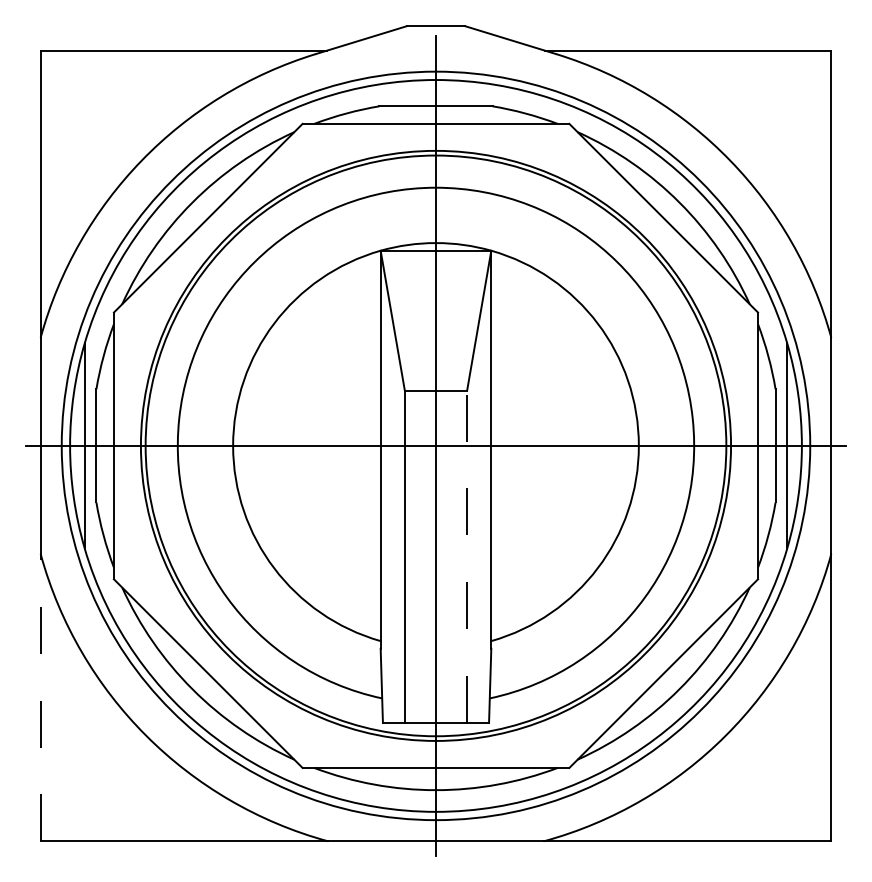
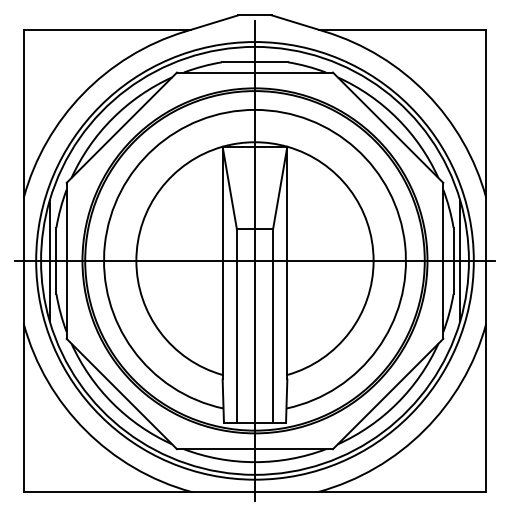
line: (467, 556) -> (273, 325), dashed -> solid
line: (40, 698) -> (23, 408), dashed -> solid

